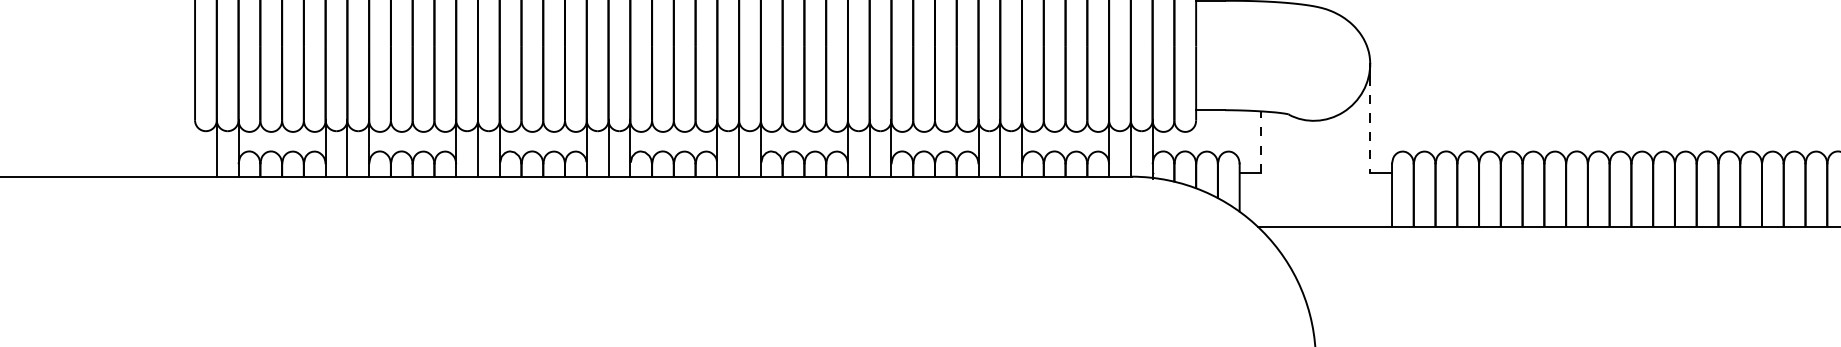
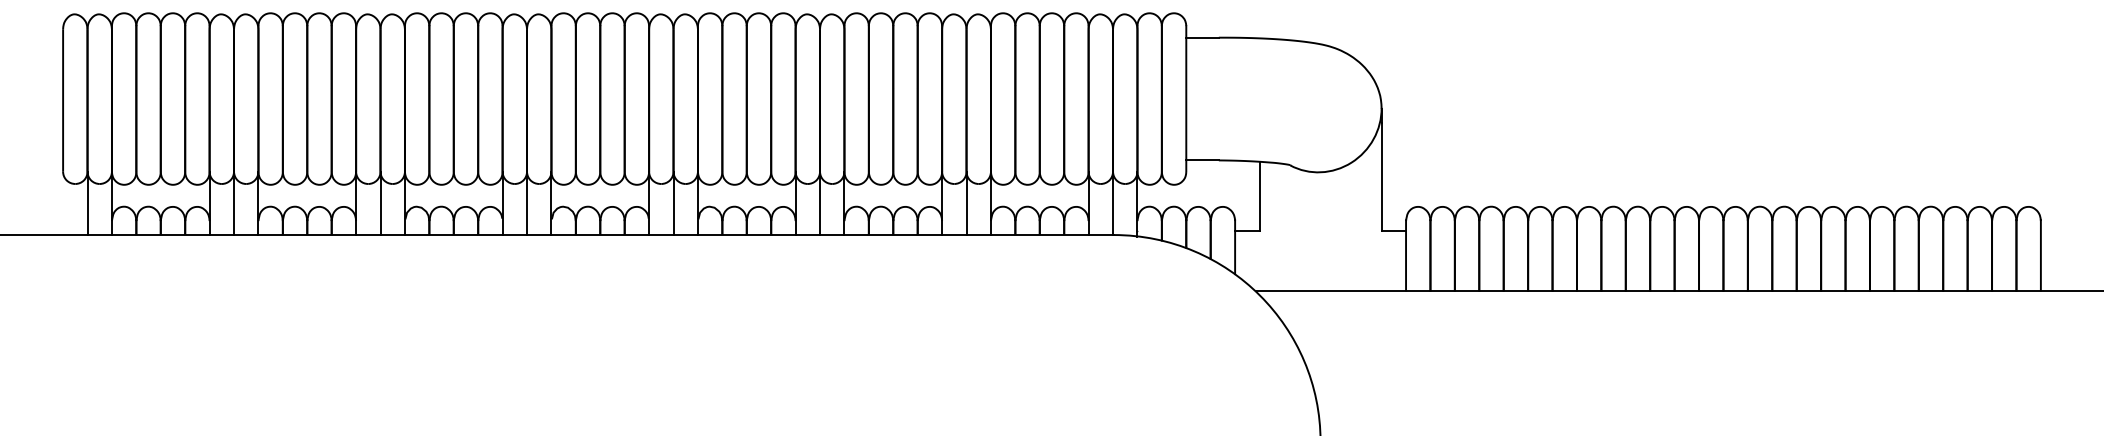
line: (1370, 125) -> (1381, 177), dashed -> solid
line: (1261, 142) -> (1259, 196), dashed -> solid

